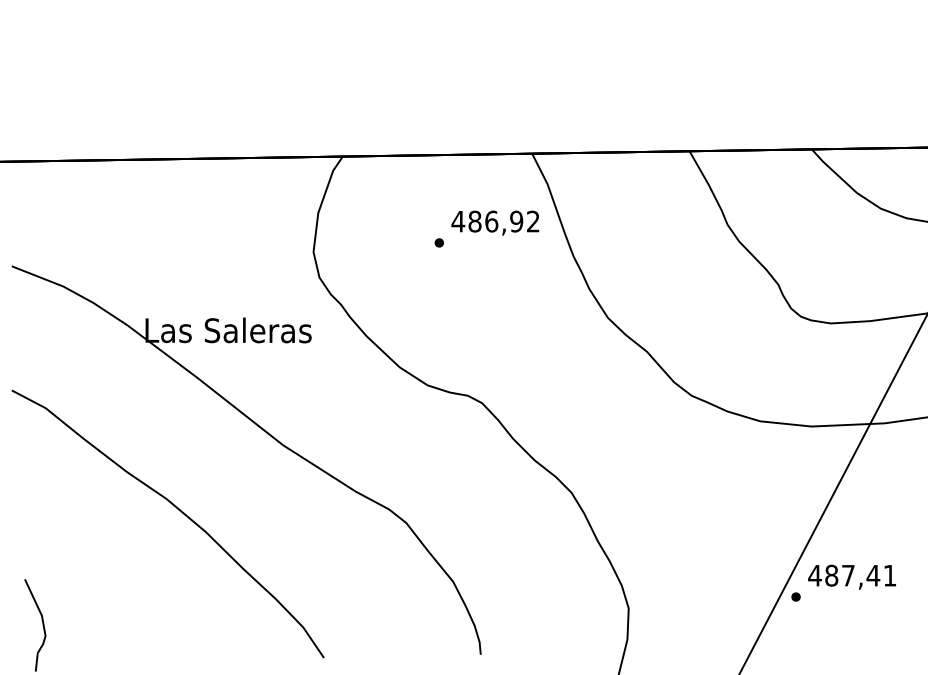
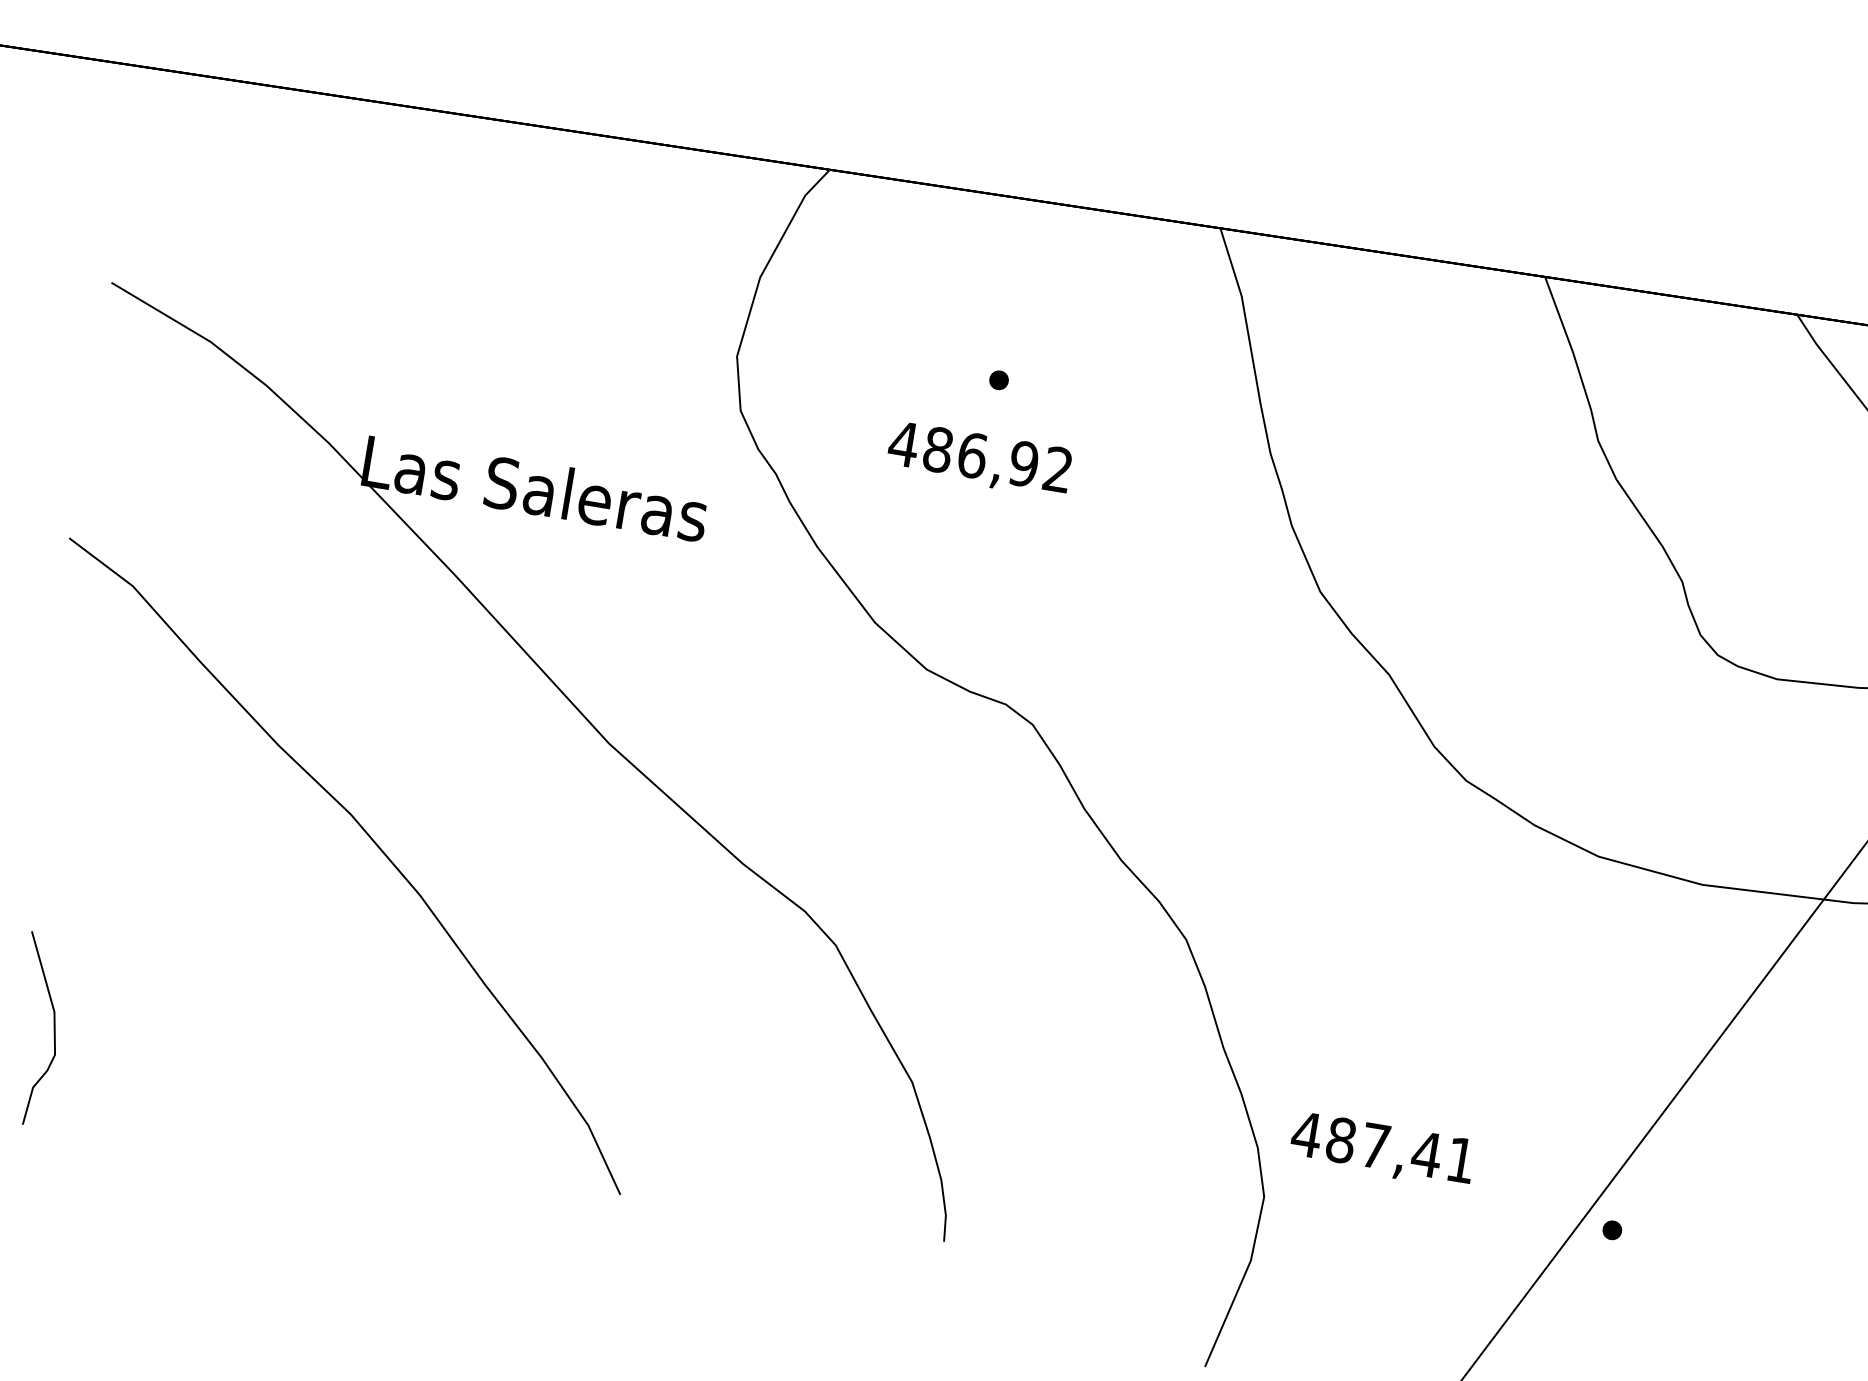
text: (495, 222) -> (980, 458), moved
text: (851, 576) -> (1381, 1148), moved

